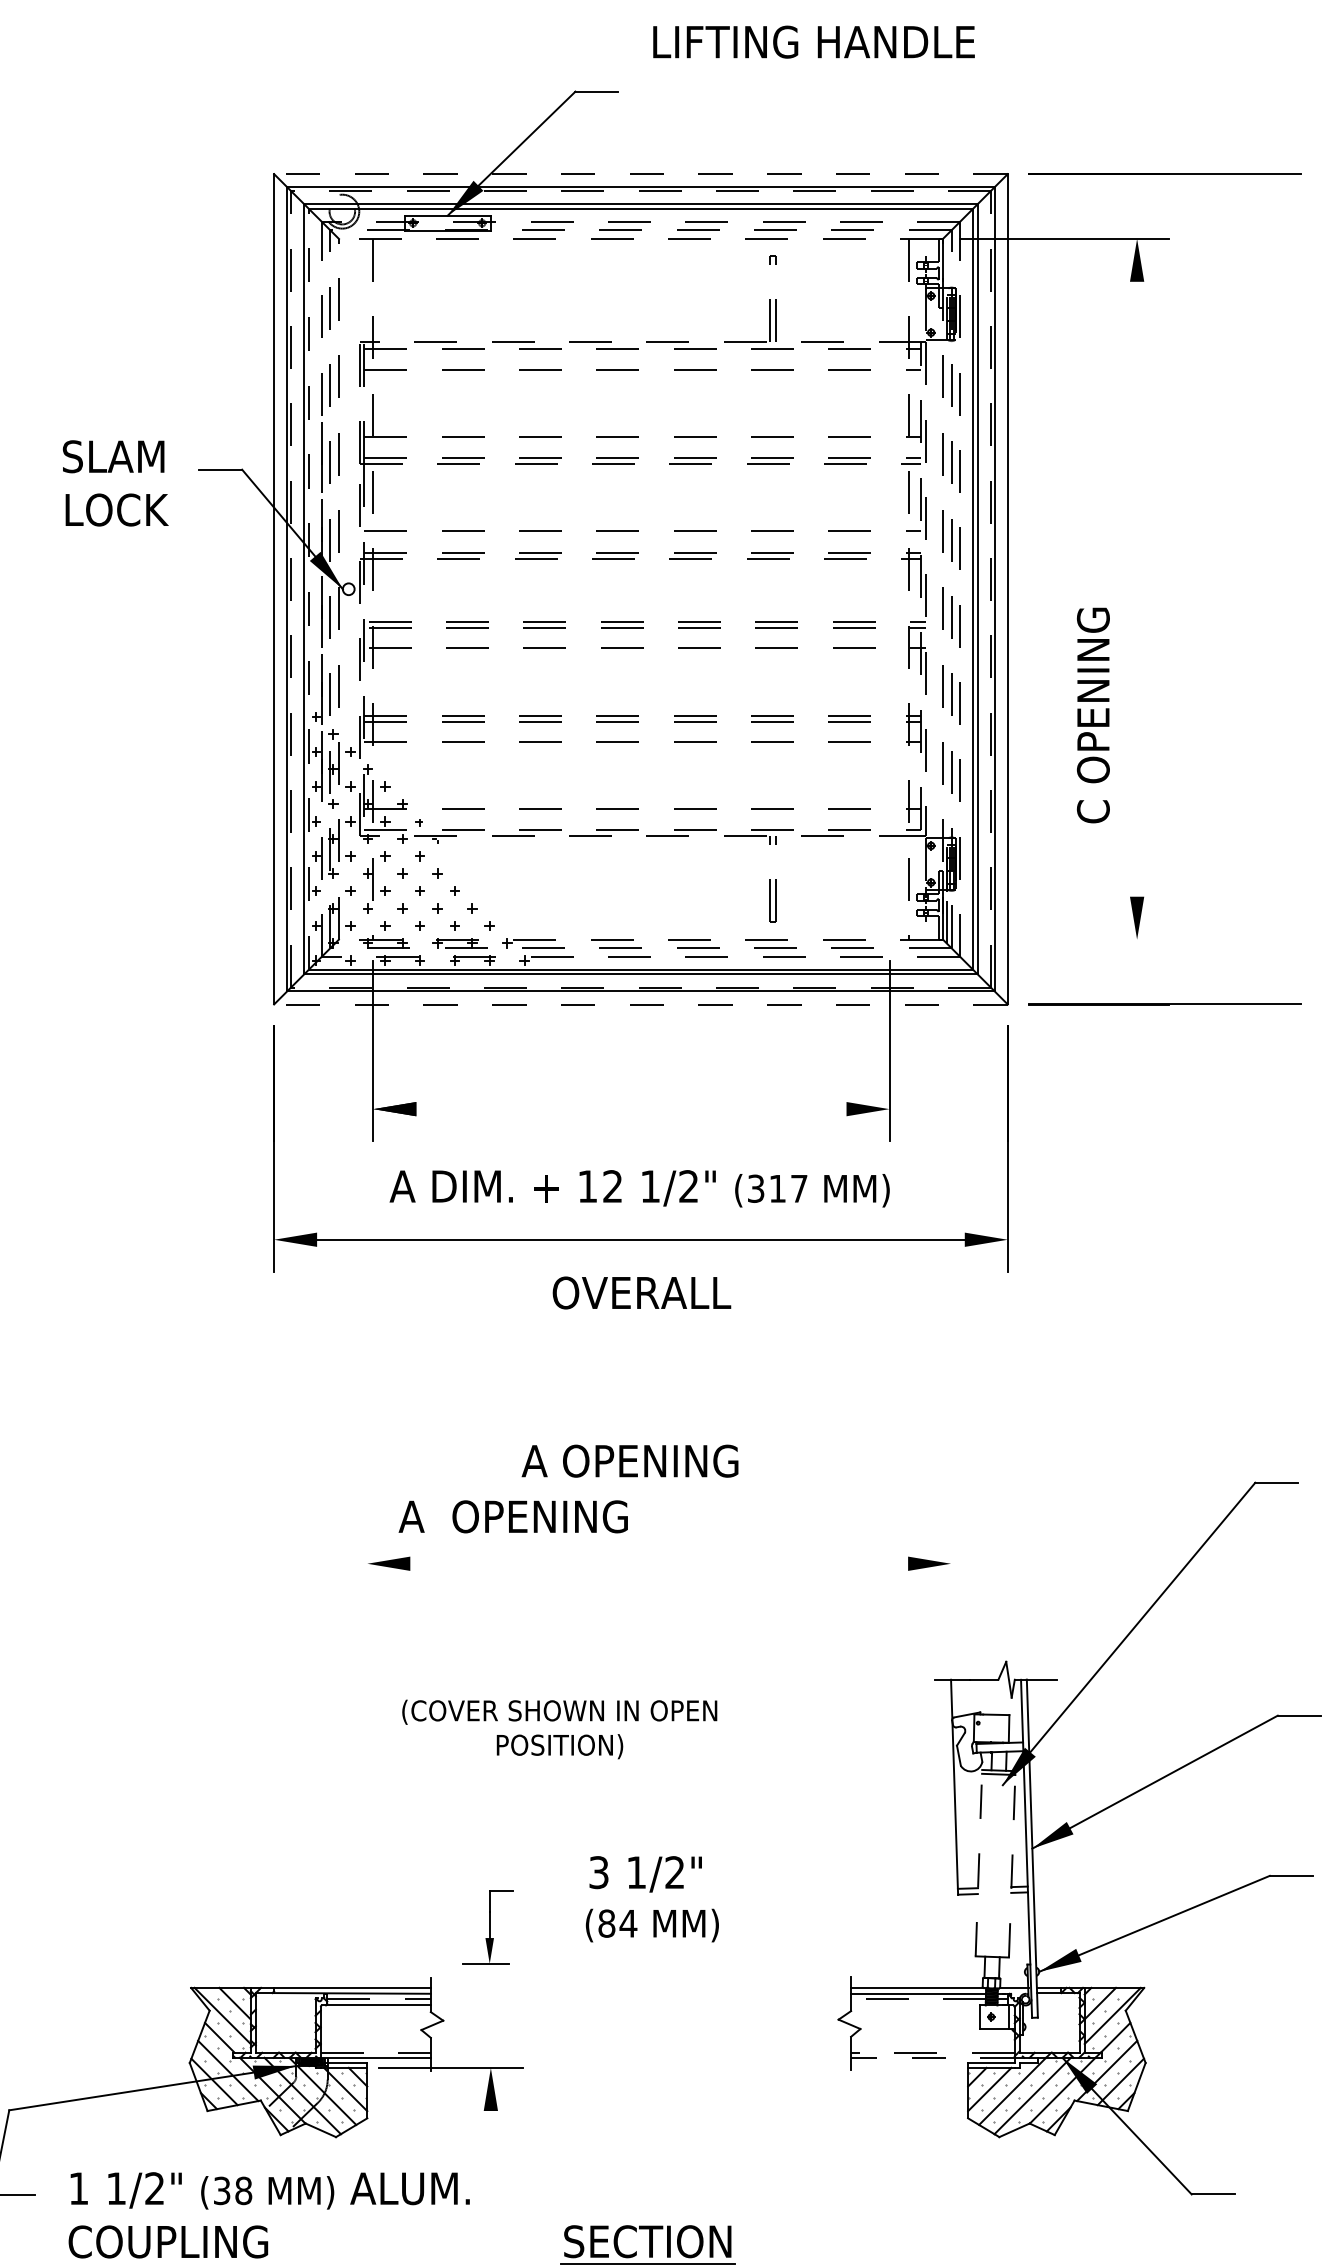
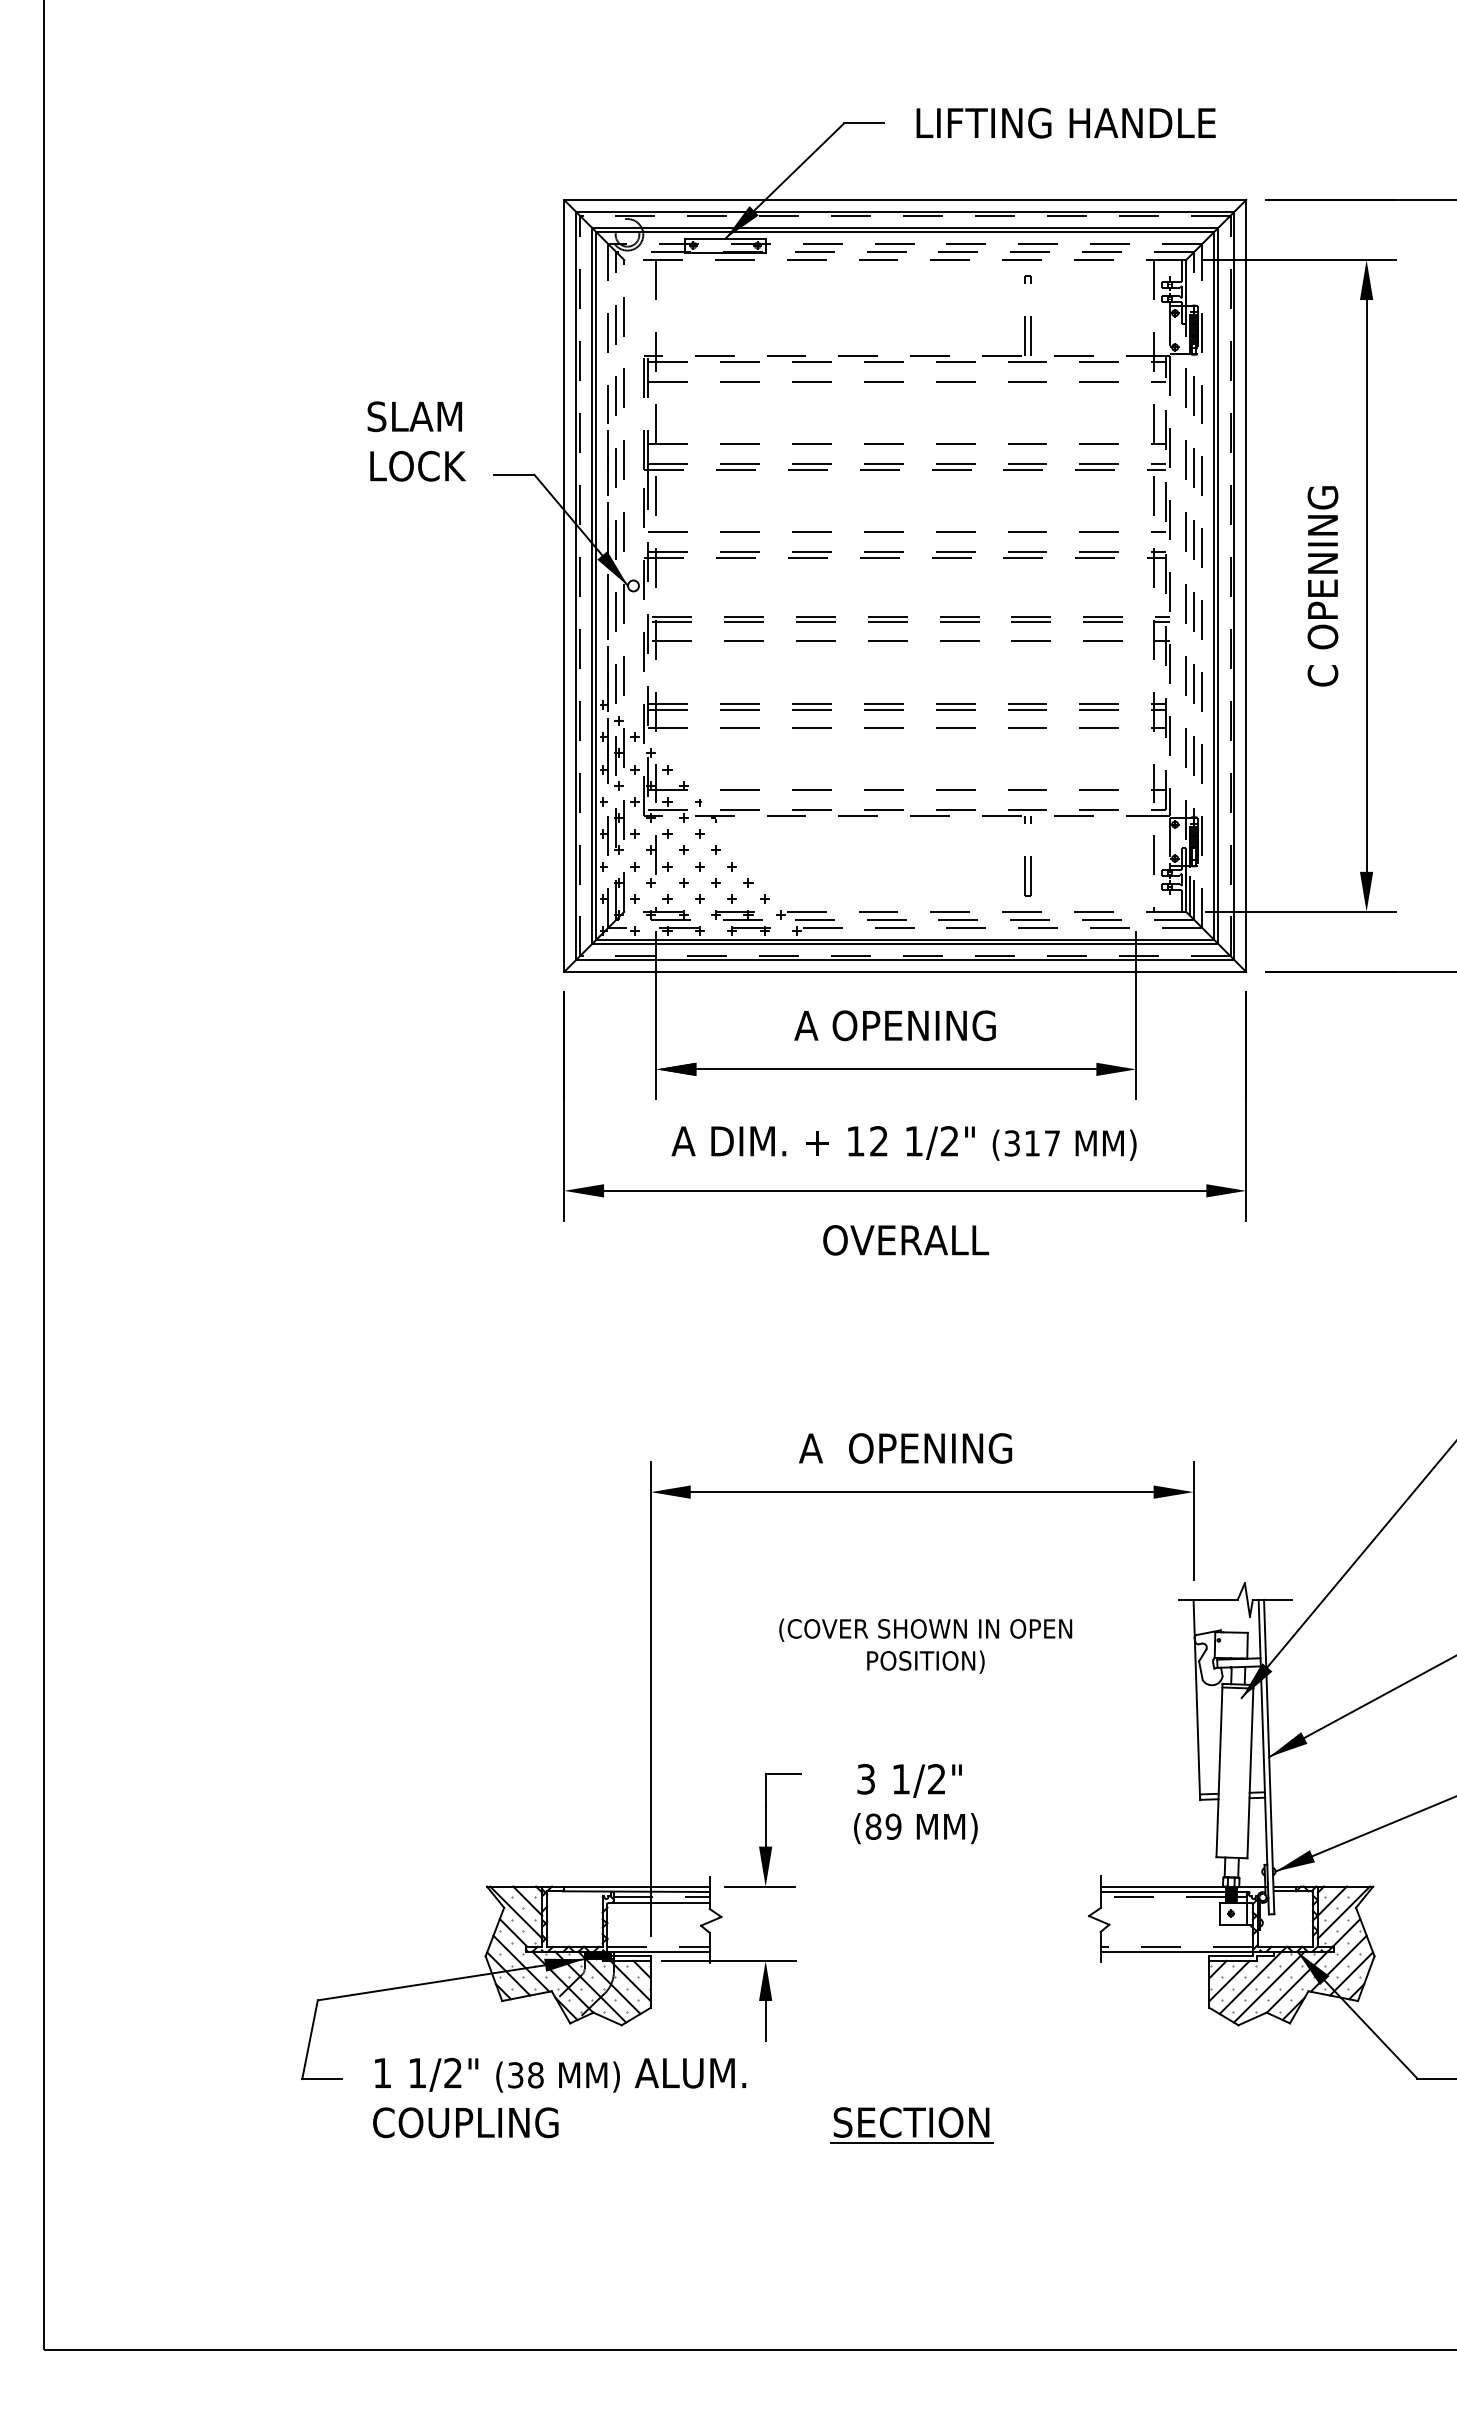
text: (813, 41) -> (1065, 122), moved
line: (640, 173) -> (904, 199), dashed -> solid
text: (115, 483) -> (416, 441), moved
line: (308, 588) -> (596, 585), dashed -> solid
line: (1137, 588) -> (1366, 585), added
text: (1092, 715) -> (1322, 586), moved
line: (1067, 939) -> (1301, 911), added
line: (640, 1004) -> (904, 972), dashed -> solid
line: (631, 1109) -> (896, 1069), added
text: (629, 1460) -> (894, 1025), moved
text: (513, 1516) -> (905, 1448), moved
line: (658, 1564) -> (921, 1492), added
line: (950, 1595) -> (1193, 1521), added
text: (559, 1728) -> (925, 1645), moved
line: (367, 1786) -> (650, 1699), added
line: (978, 1863) -> (1219, 1770), dashed -> solid
line: (1012, 1864) -> (1250, 1771), dashed -> solid
text: (628, 1923) -> (893, 1826), (84 -> (89
part: (487, 1927) -> (762, 1830), size x1.67
line: (932, 2057) -> (1176, 1951), dashed -> solid
line: (490, 2131) -> (765, 2020), added

